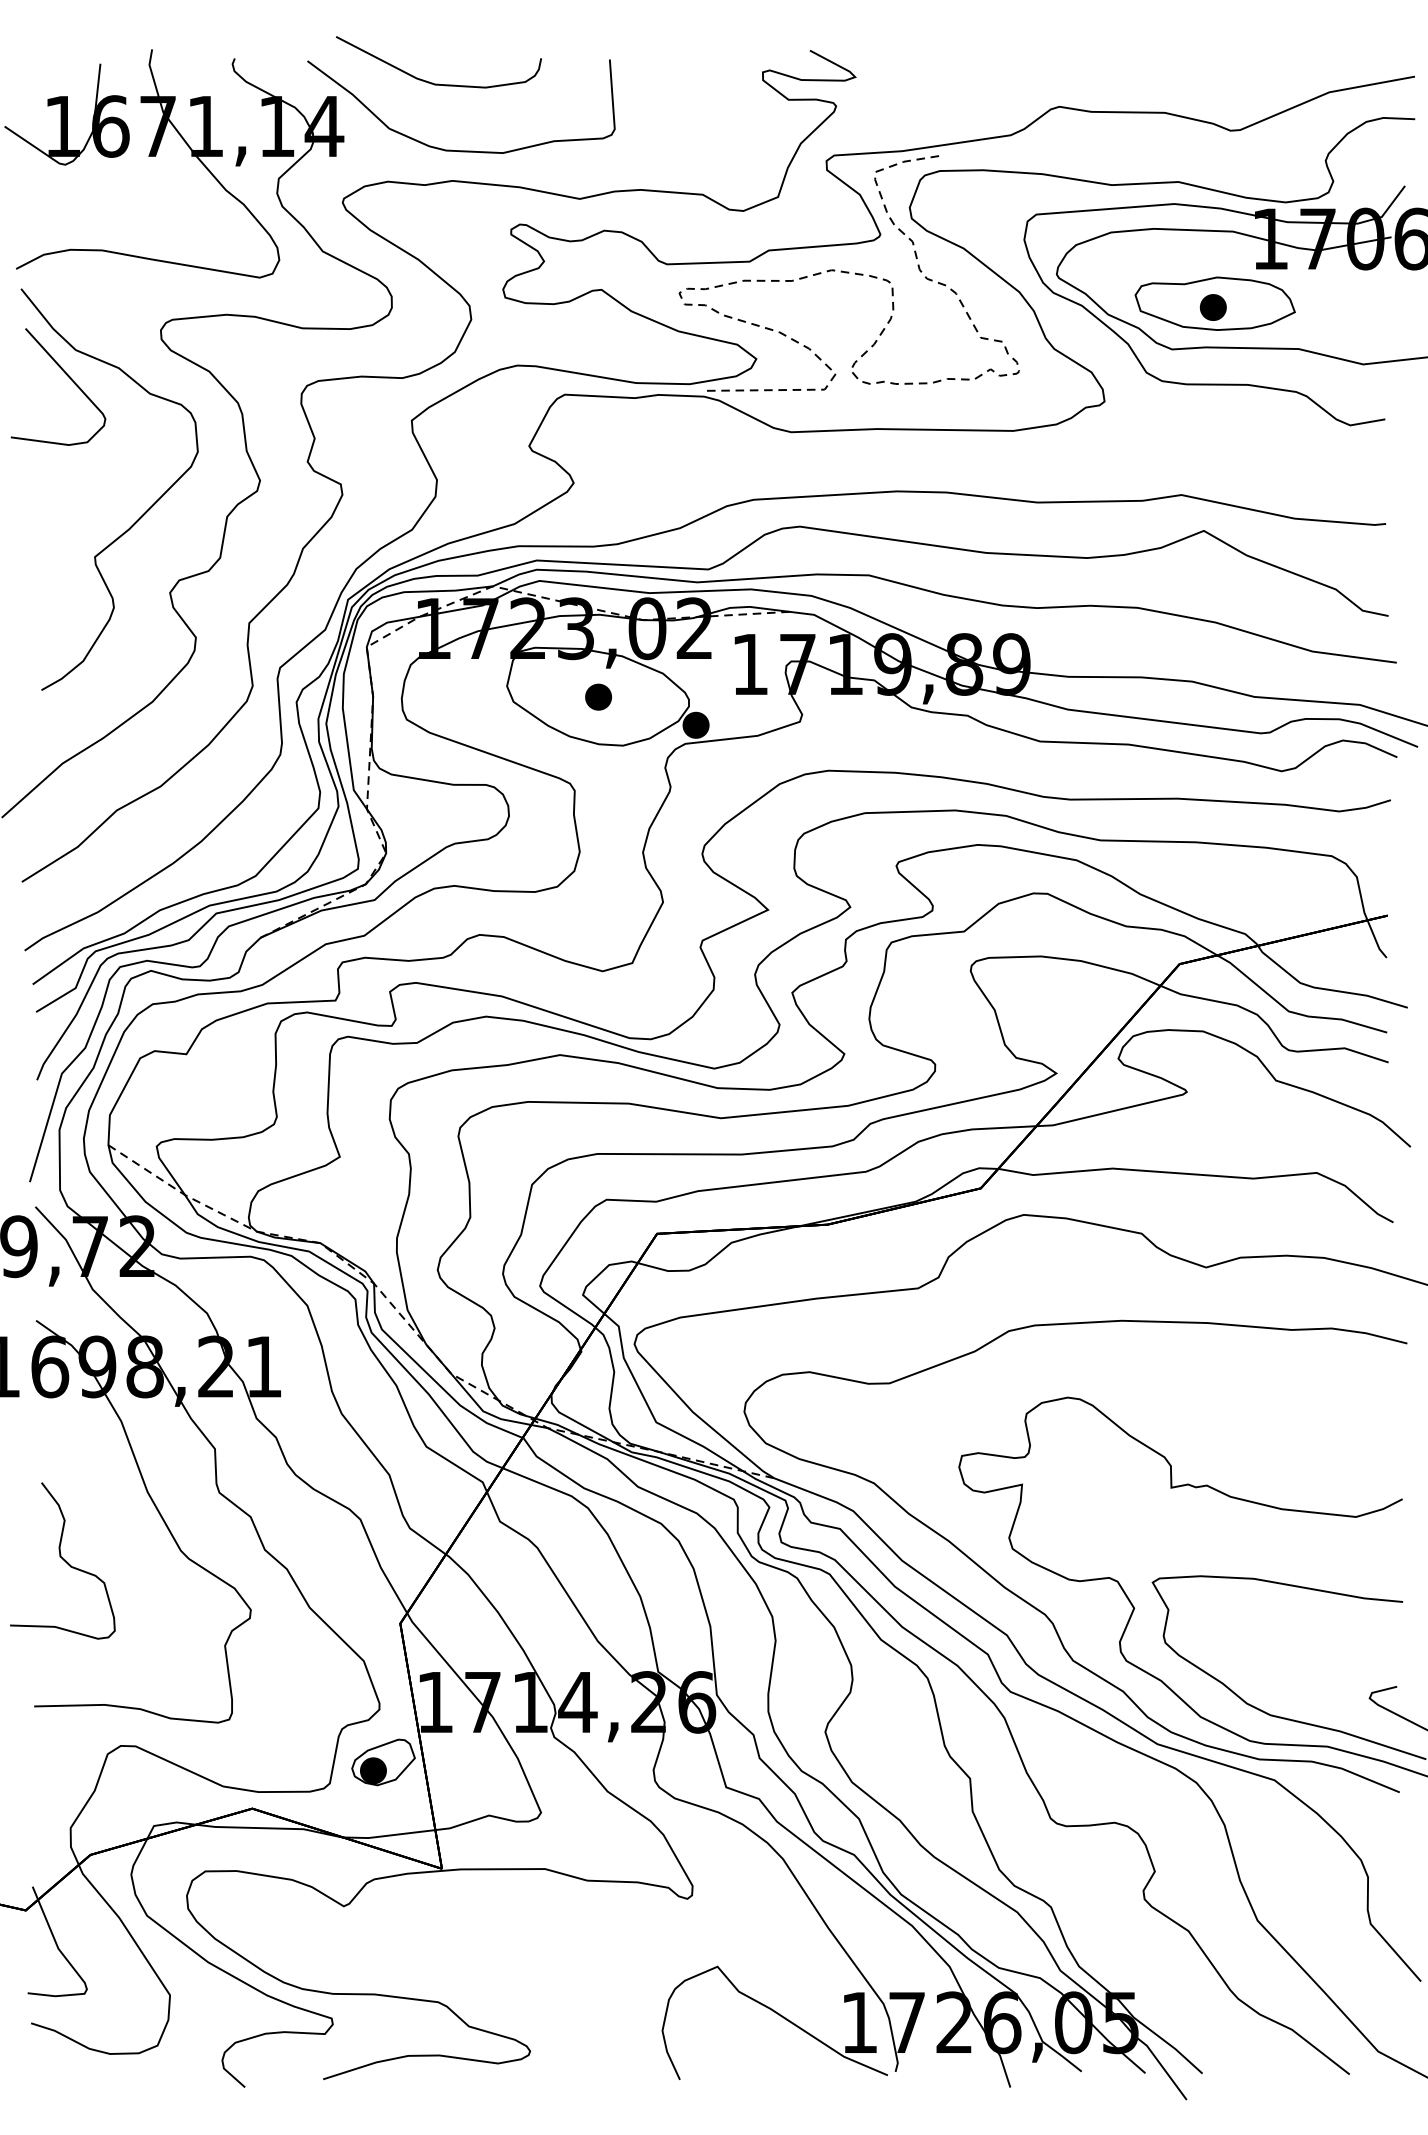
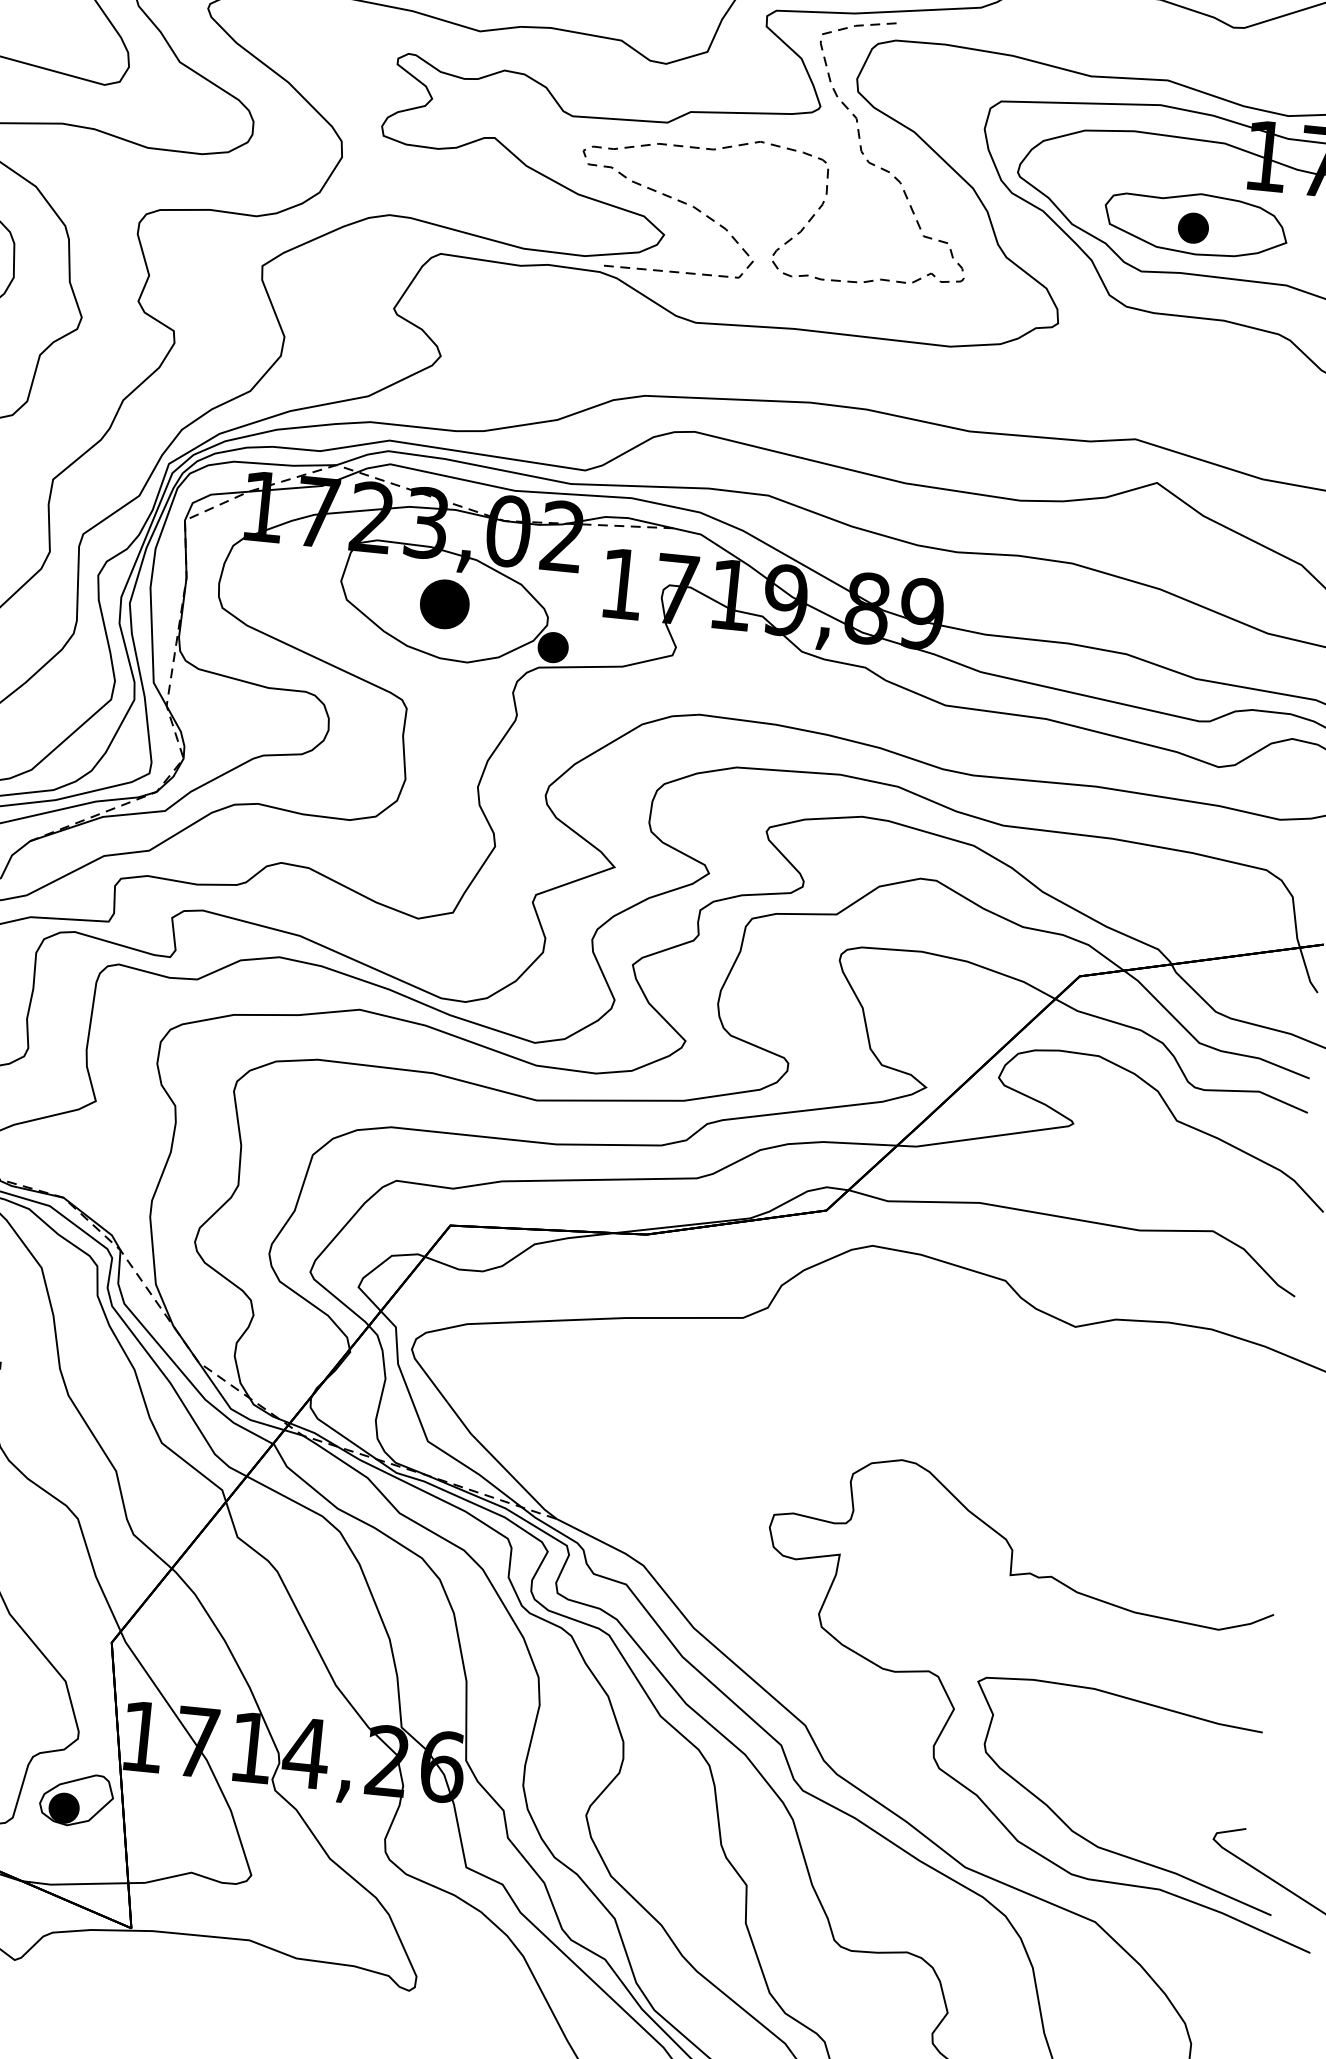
part: (598, 696) -> (444, 603), size x1.6
curve: (1039, 1609) -> (845, 1699), removed

